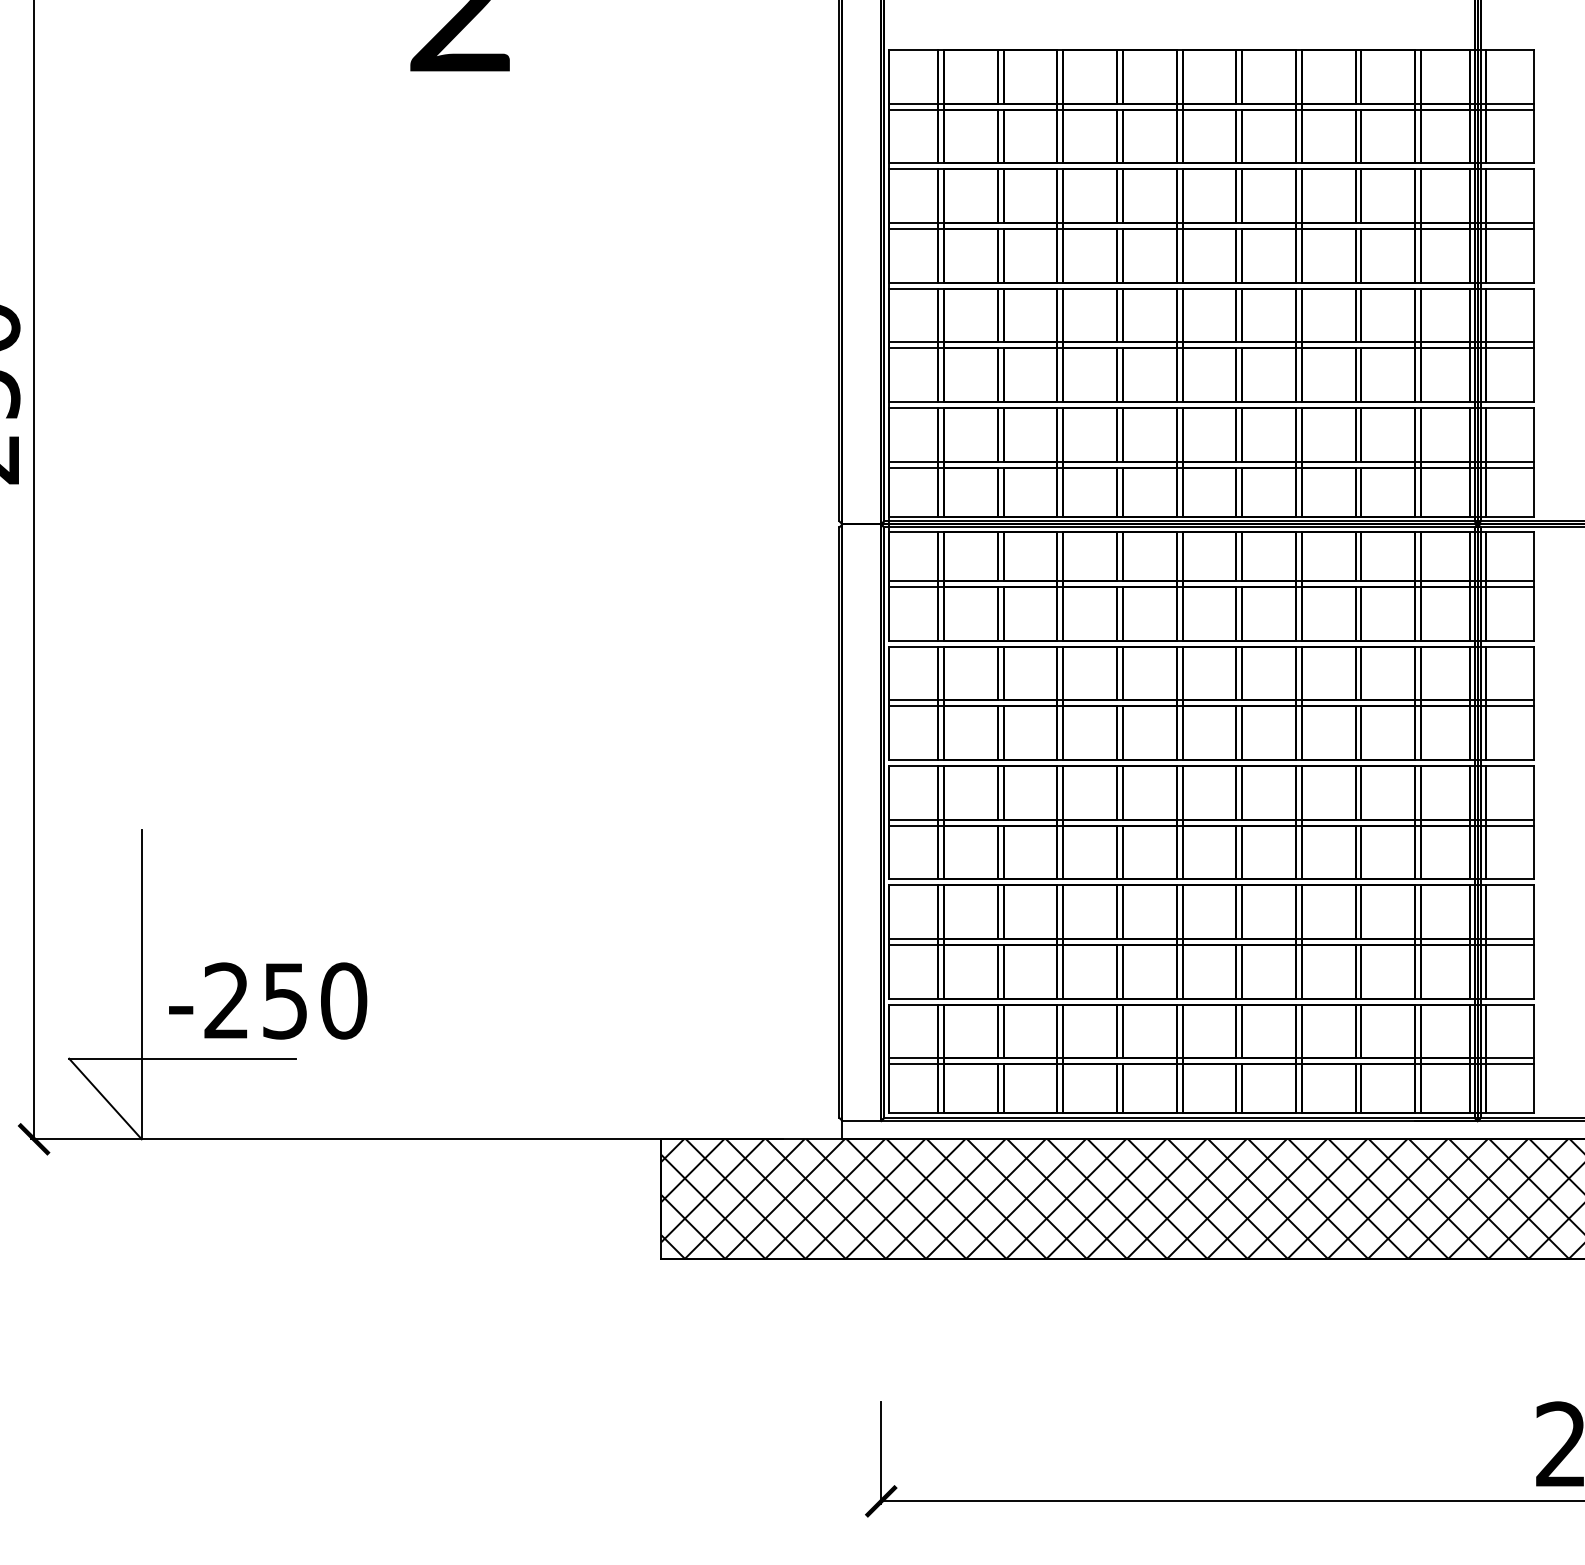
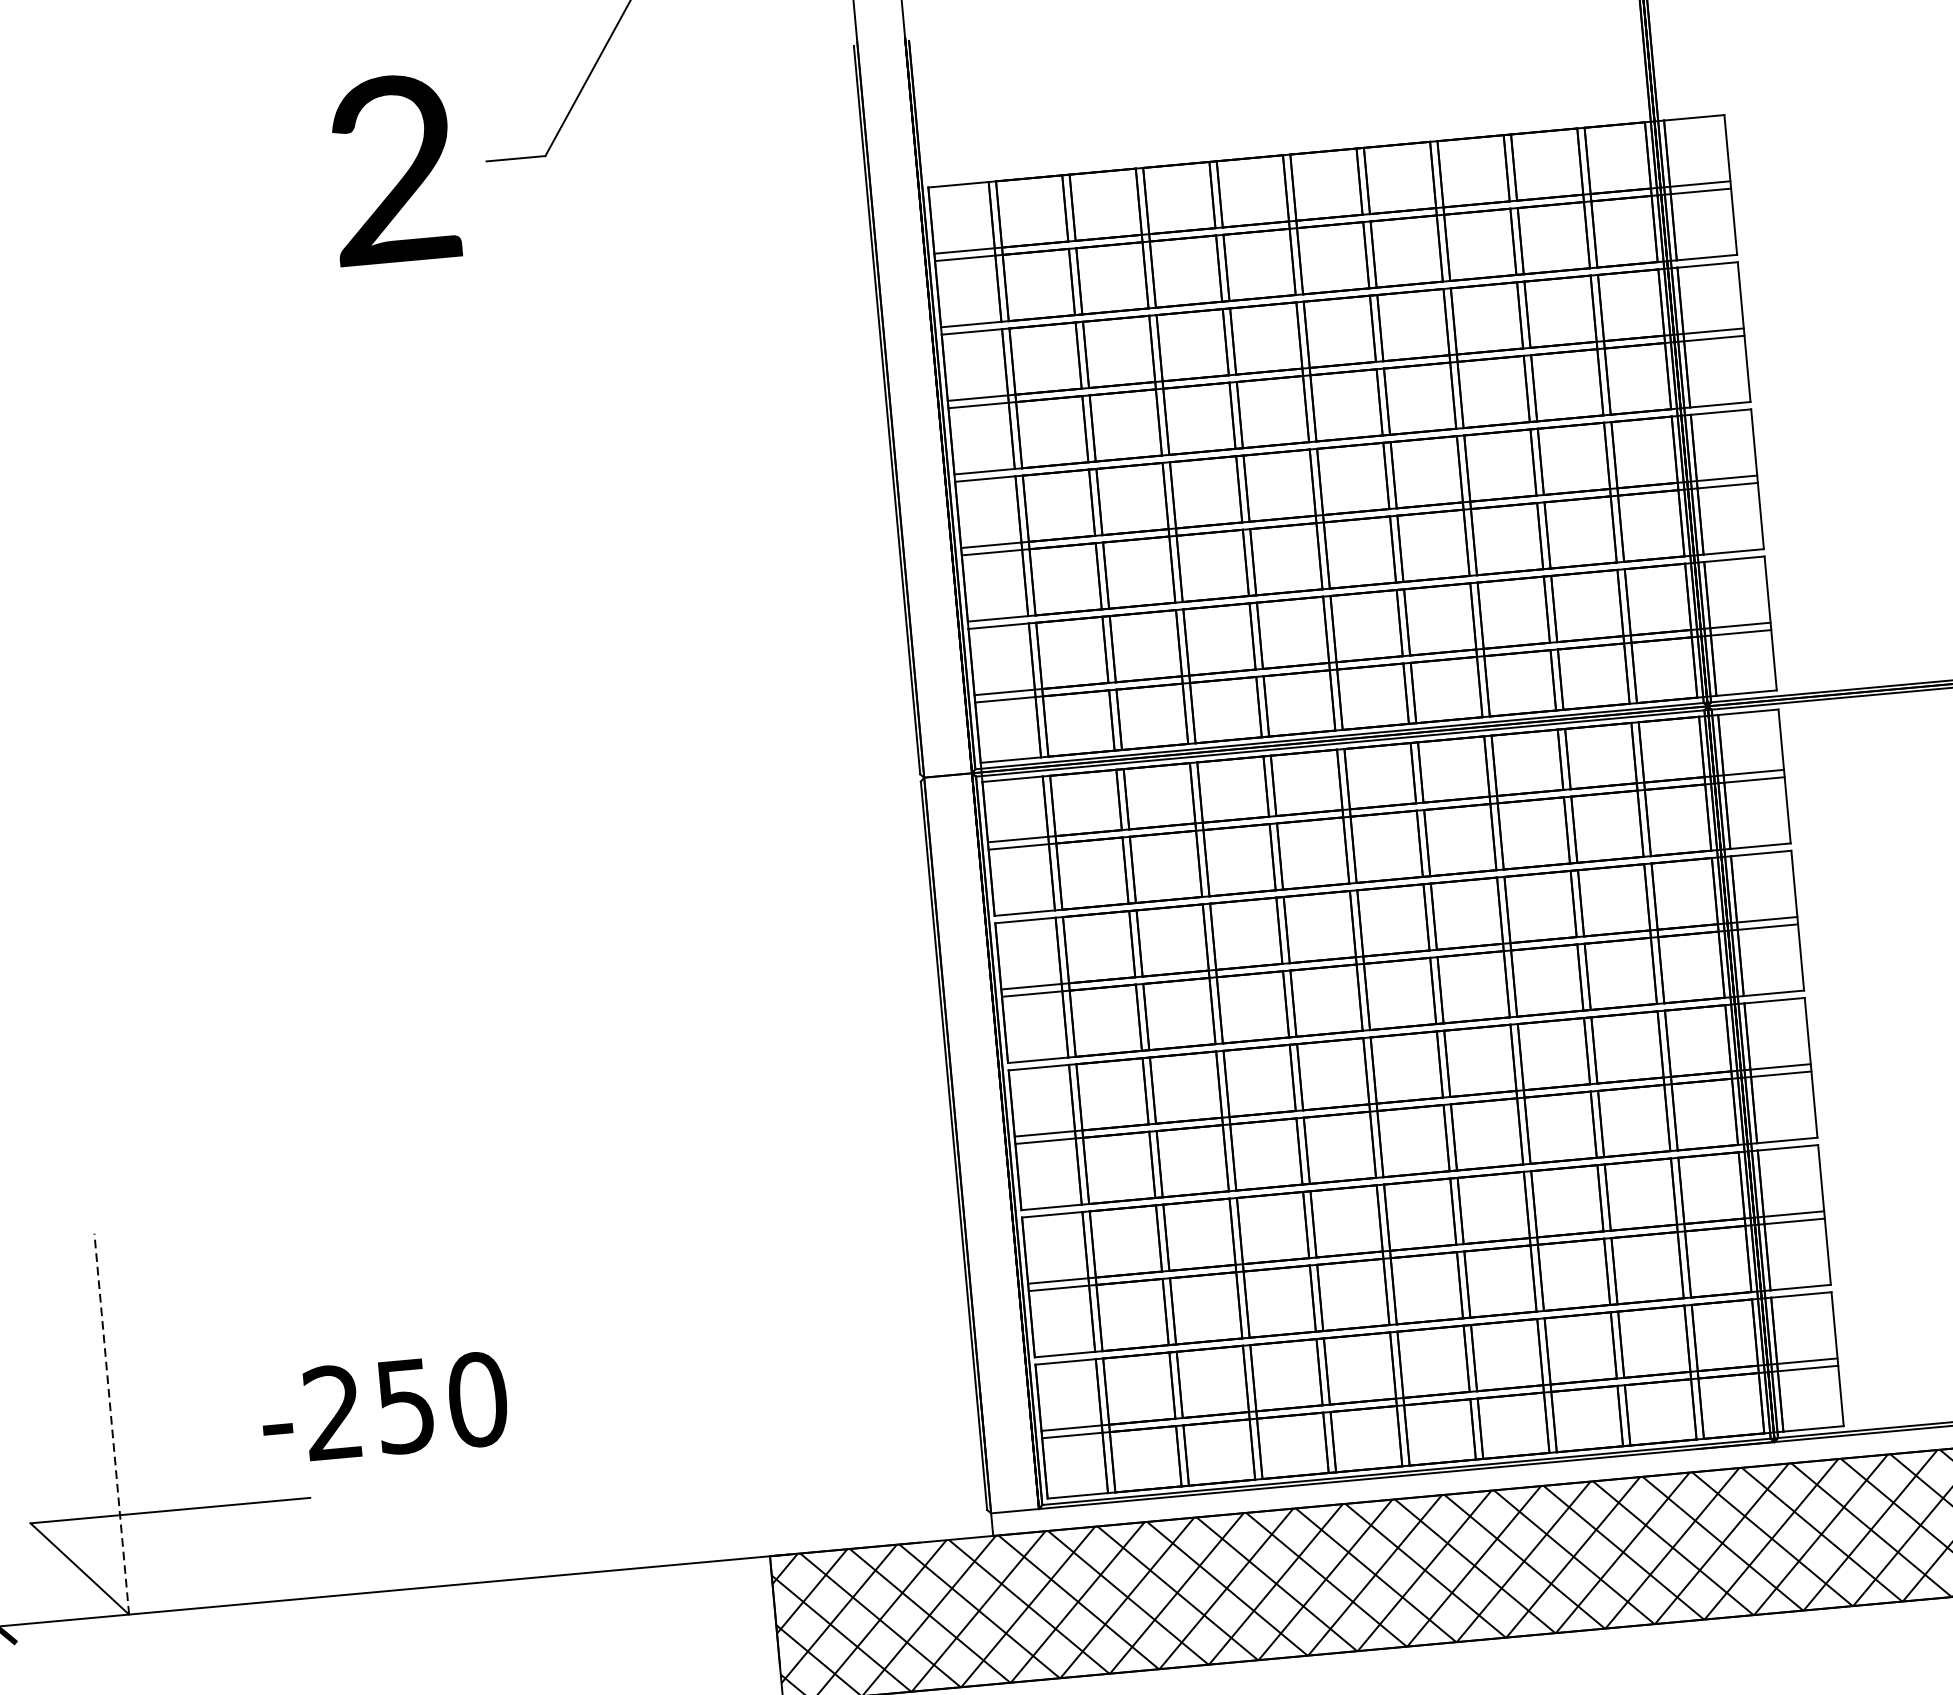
line: (141, 984) -> (111, 1423), solid -> dashed
text: (268, 1000) -> (384, 1407), moved

